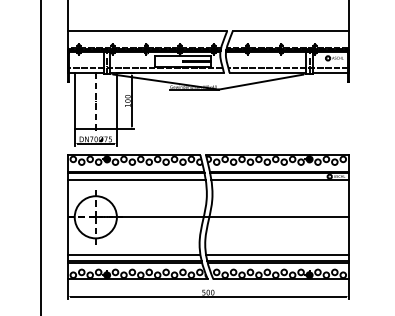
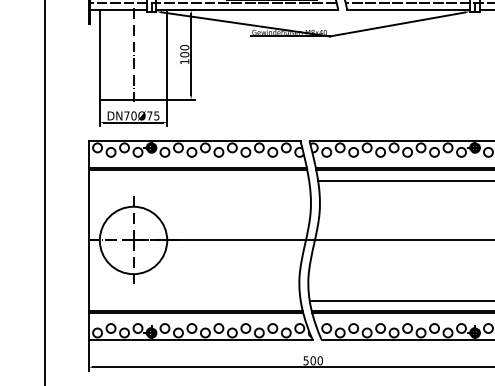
line: (136, 179) -> (198, 180), removed
line: (133, 254) -> (193, 299), removed

